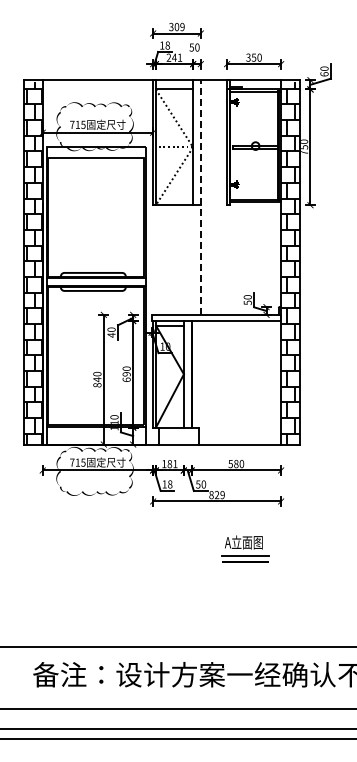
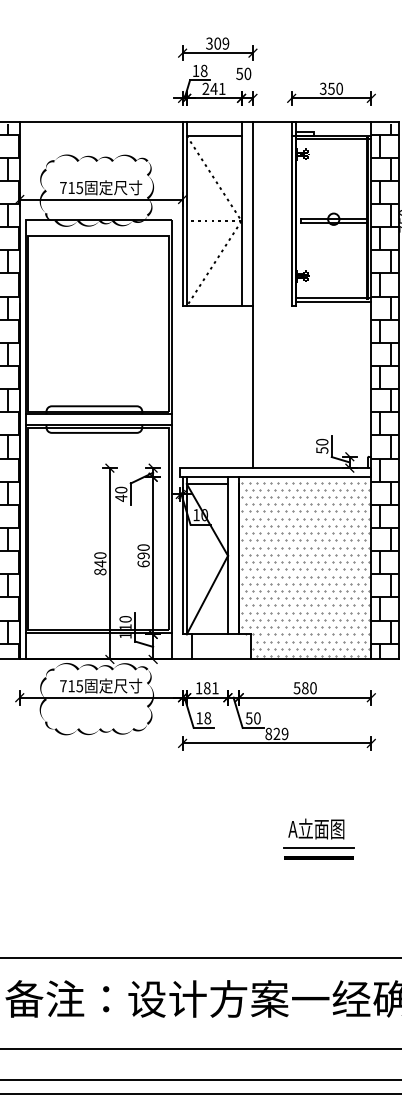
line: (200, 197) -> (252, 295), dashed -> solid
hatch: (236, 383) -> (305, 569), added
part: (245, 548) -> (318, 837), moved

